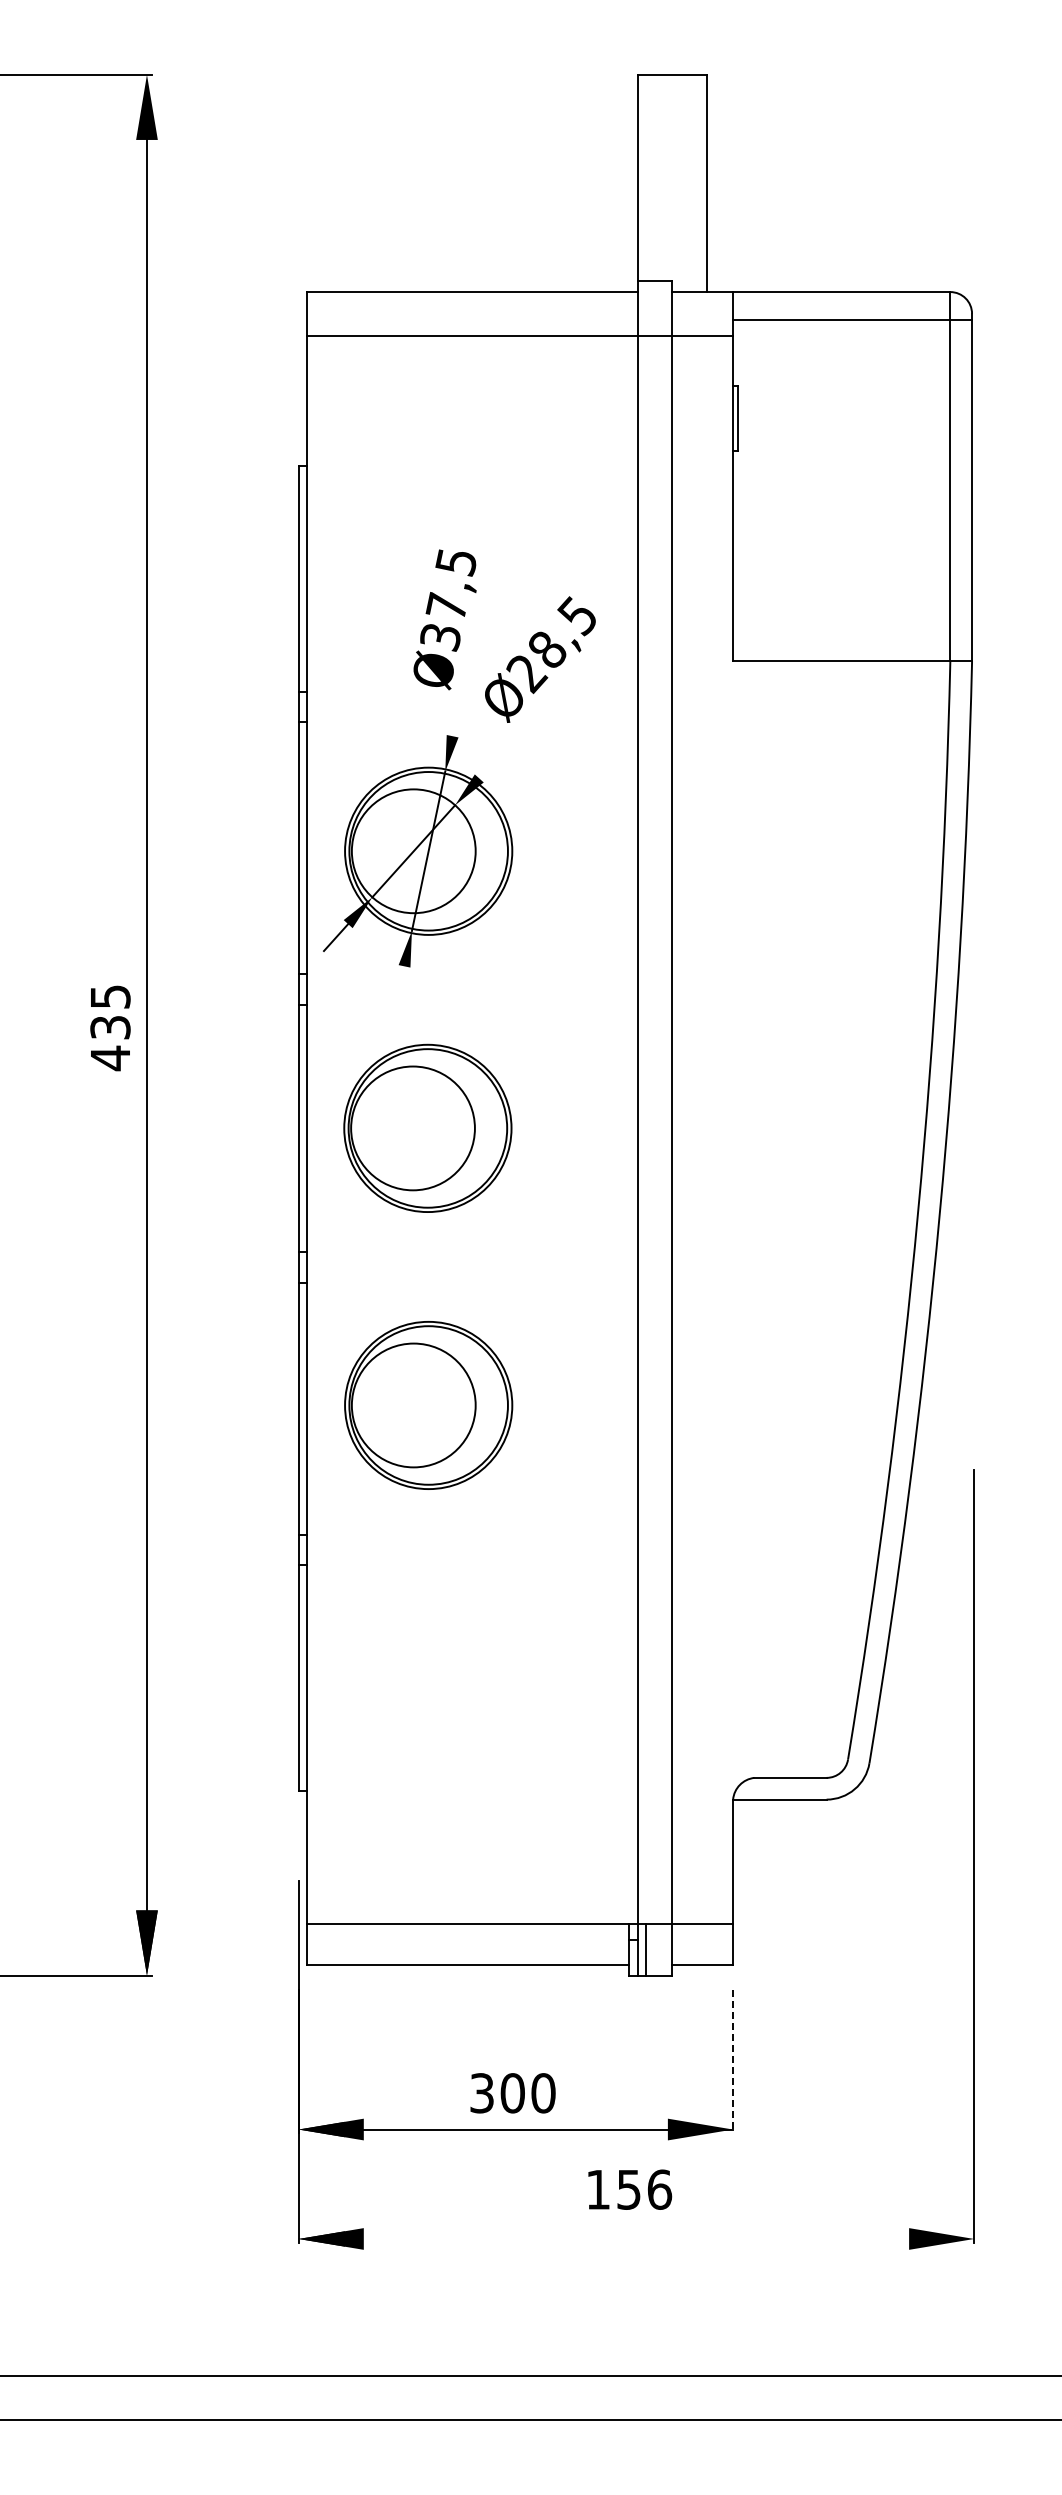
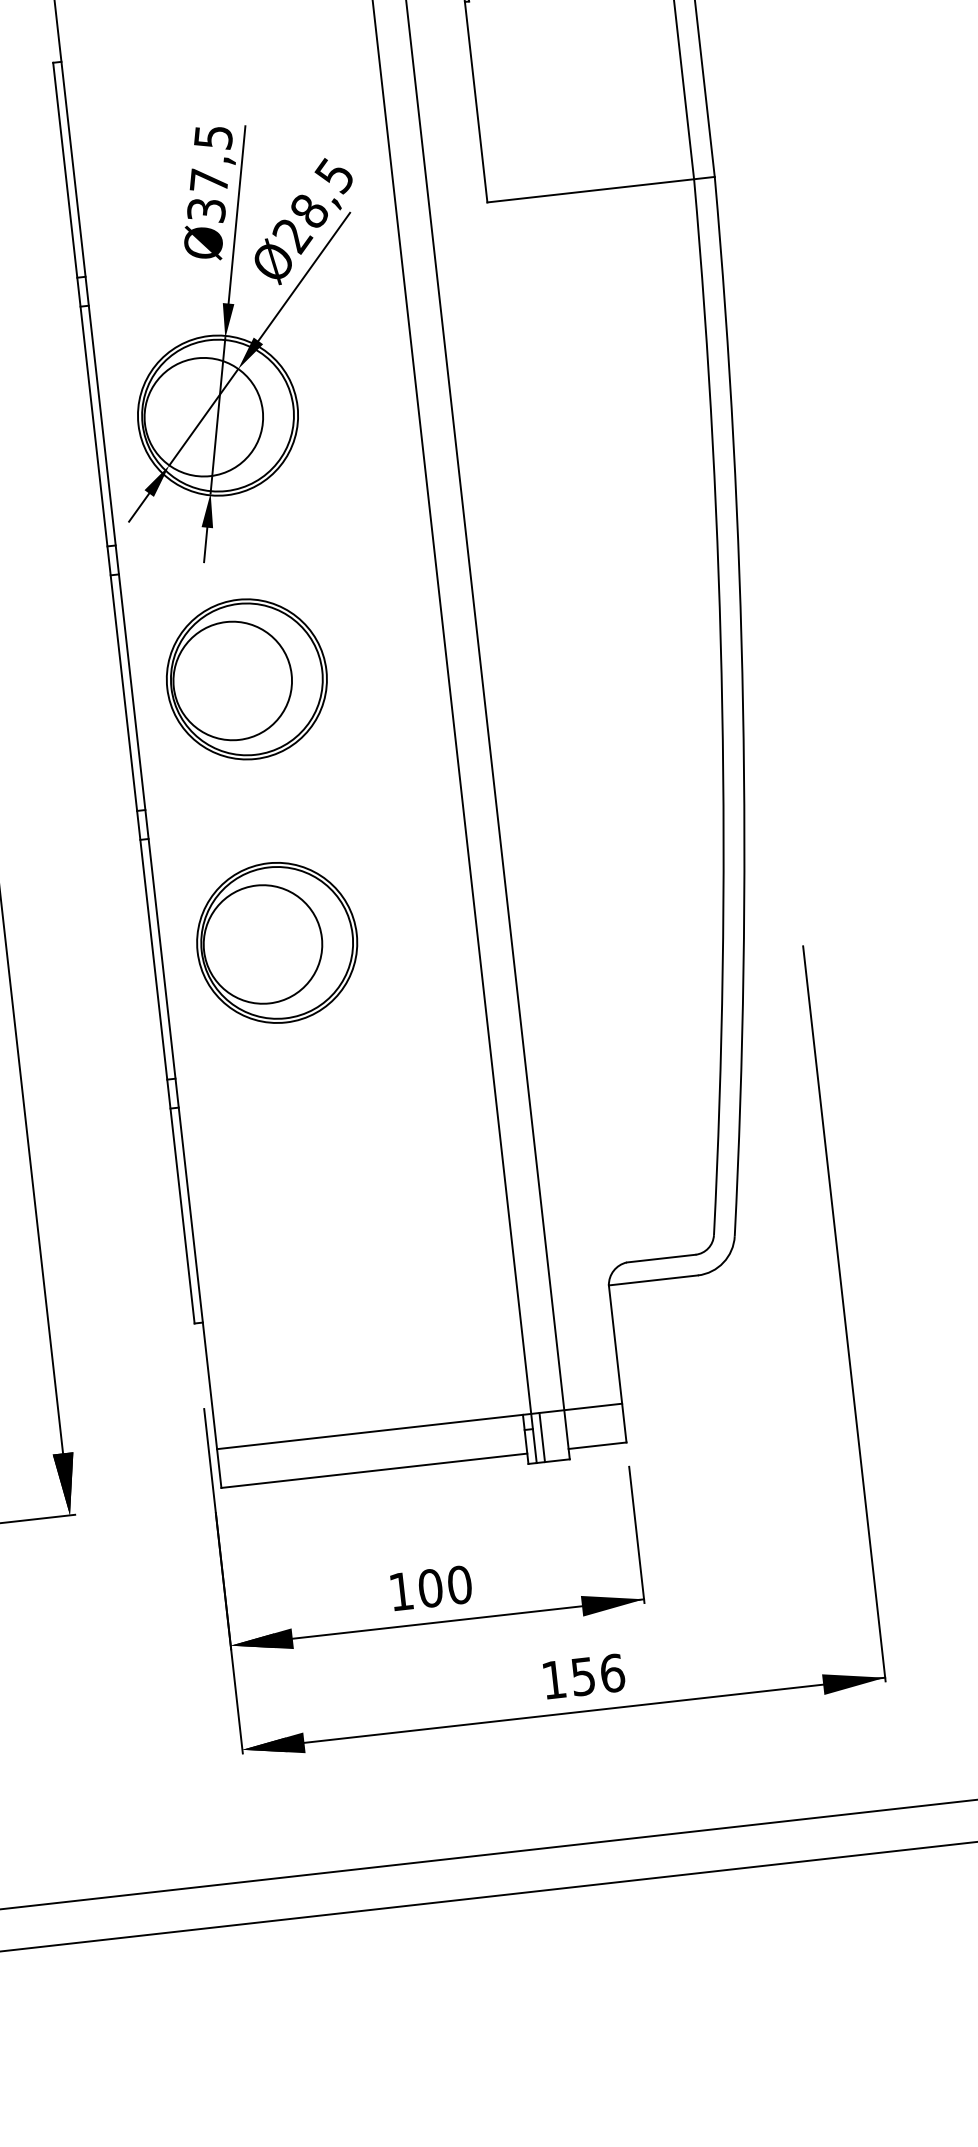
line: (471, 645) -> (236, 215), added
line: (534, 717) -> (304, 277), added
line: (400, 983) -> (205, 544), added
line: (733, 2061) -> (637, 1534), dashed -> solid
text: (481, 2093) -> (400, 1591), 300 -> 100
text: (630, 2189) -> (584, 1676), moved
line: (659, 2238) -> (585, 1710), added

